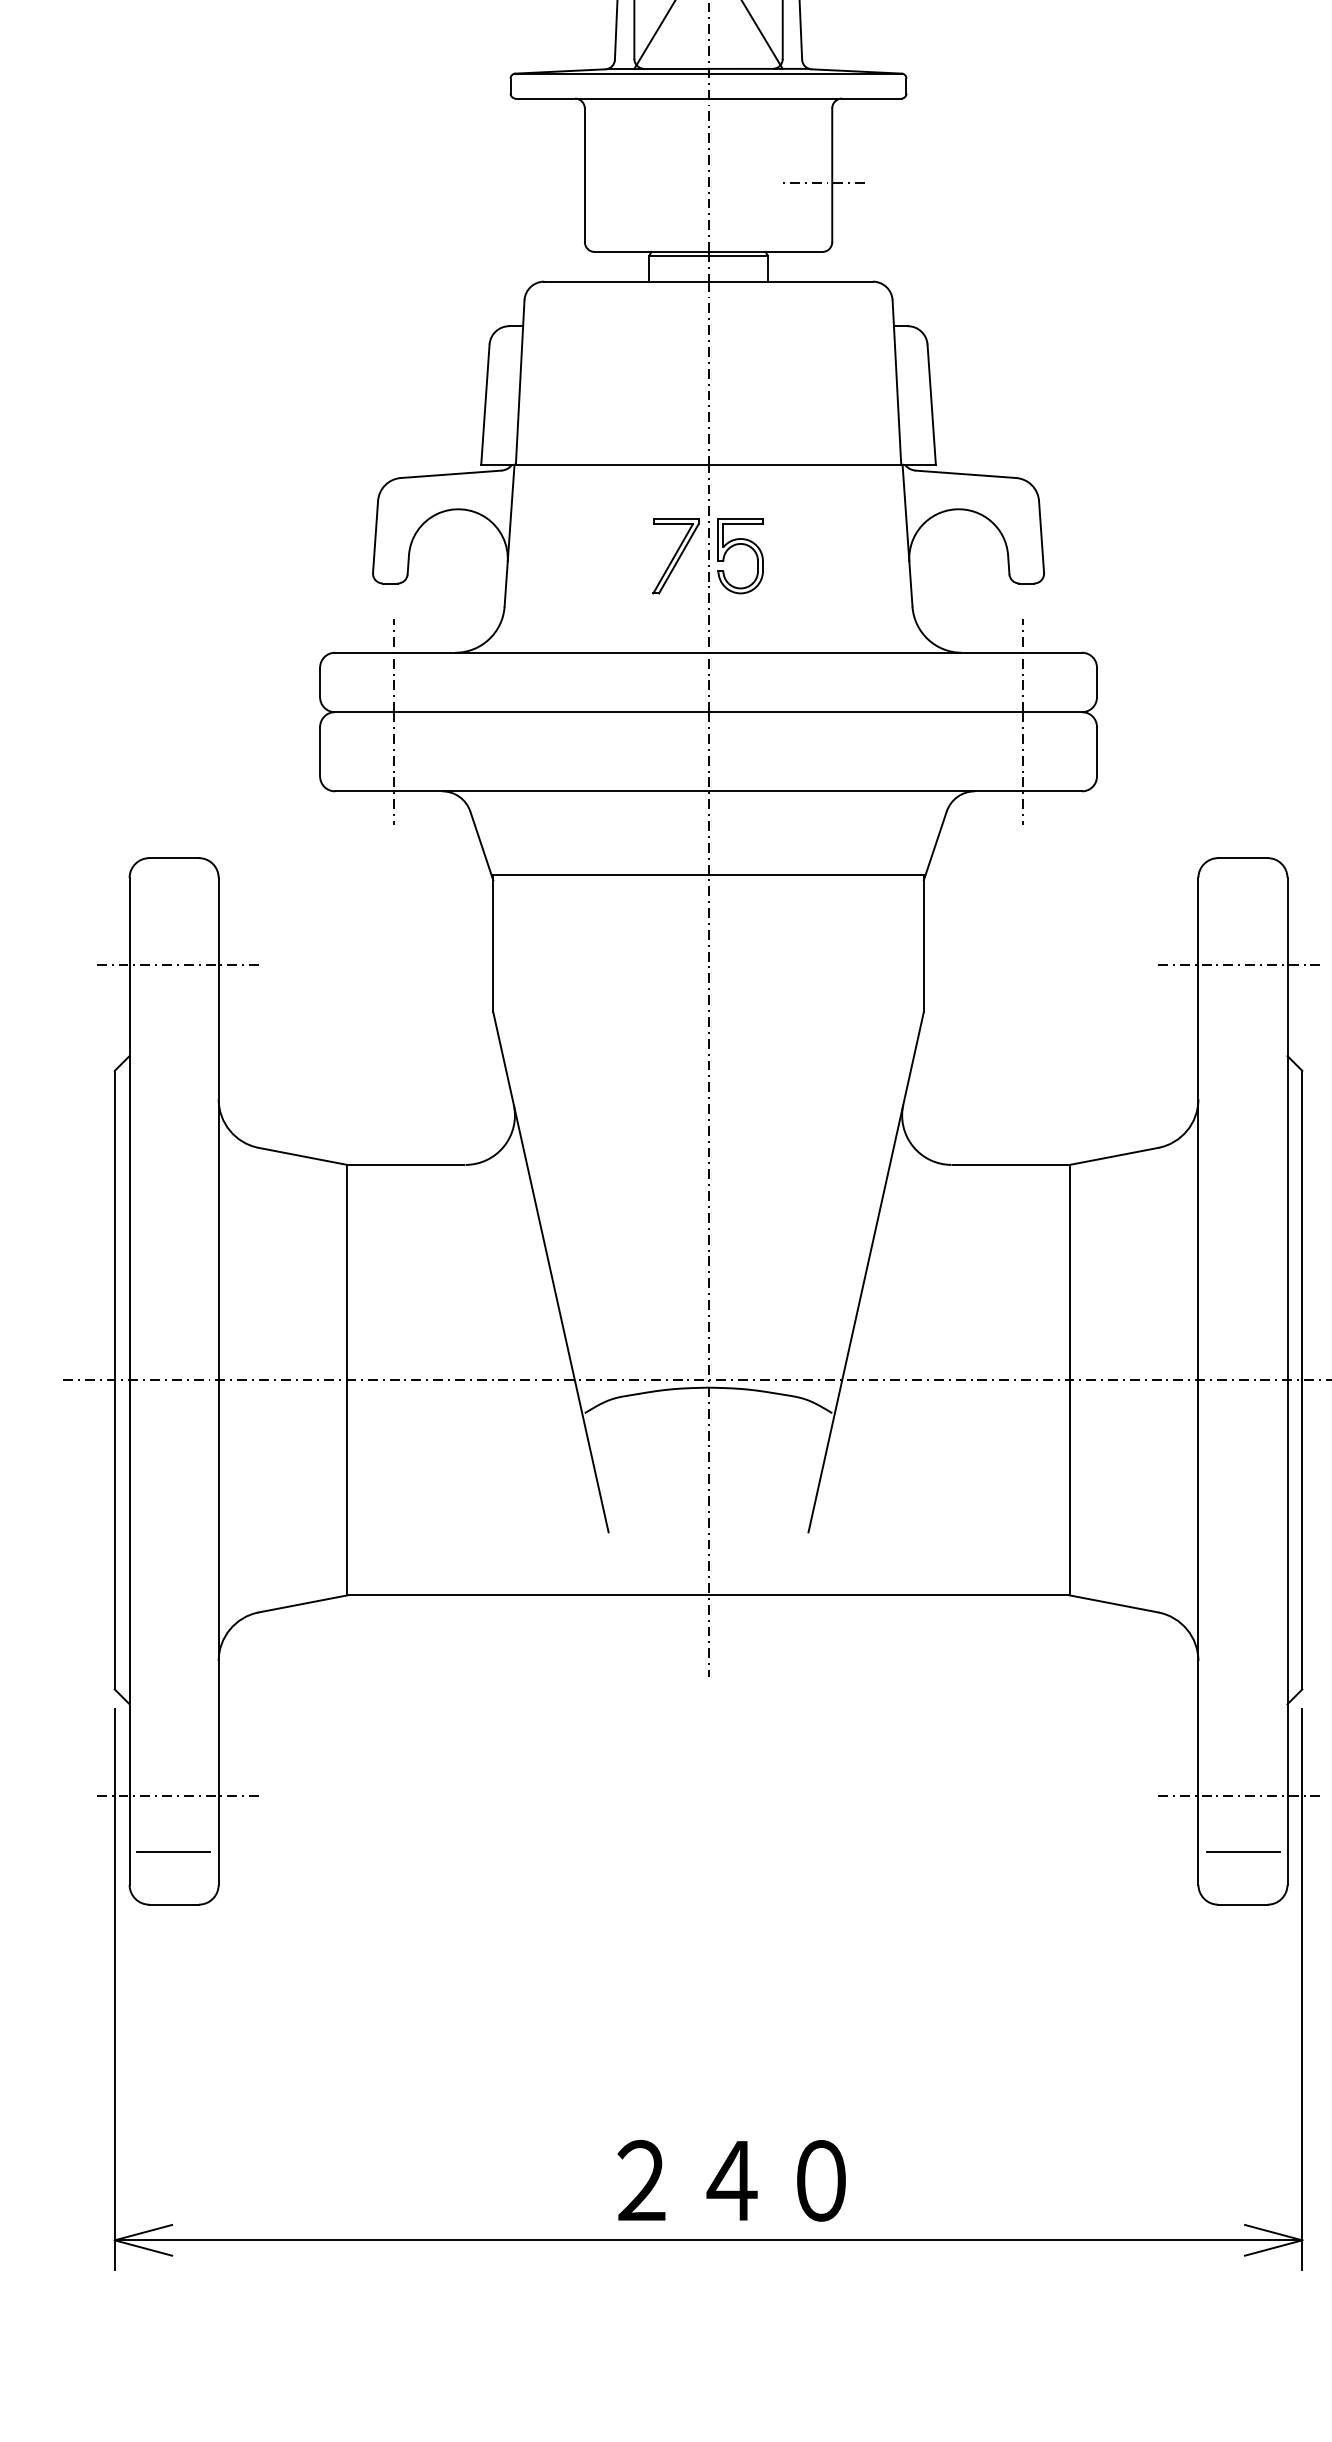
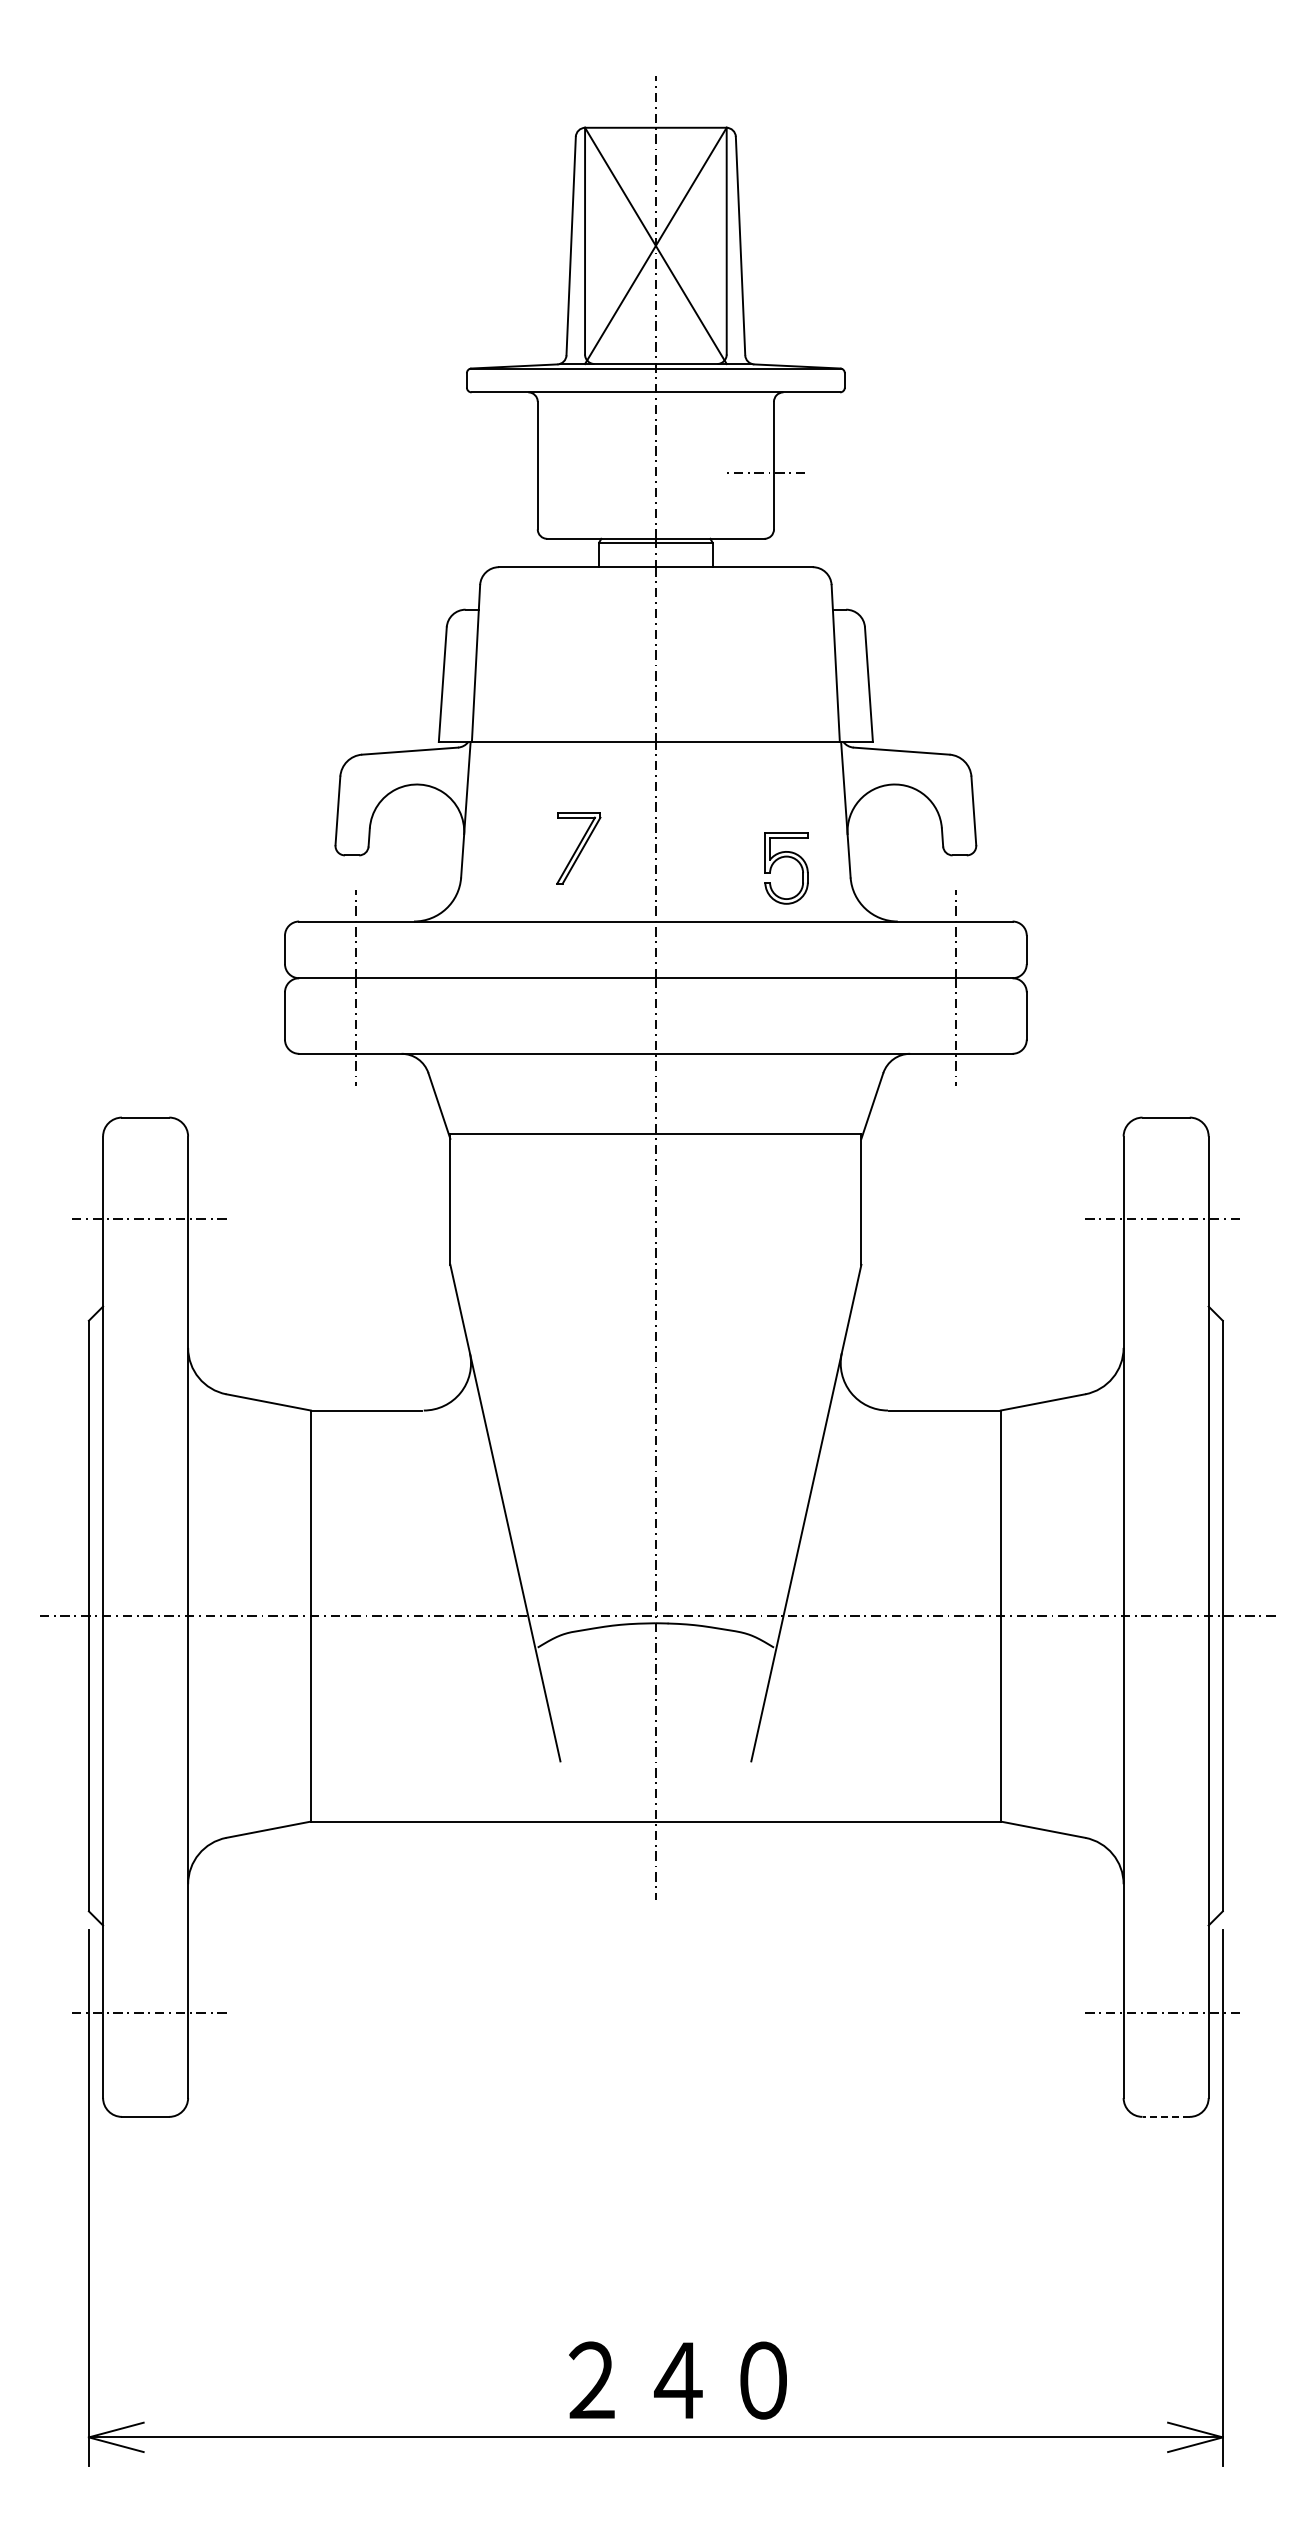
part: (736, 545) -> (782, 858), moved
part: (675, 556) -> (578, 848), moved
line: (172, 1851) -> (144, 2066), removed
line: (1243, 1851) -> (1166, 2066), removed
line: (1243, 1904) -> (1166, 2116), solid -> dashed

